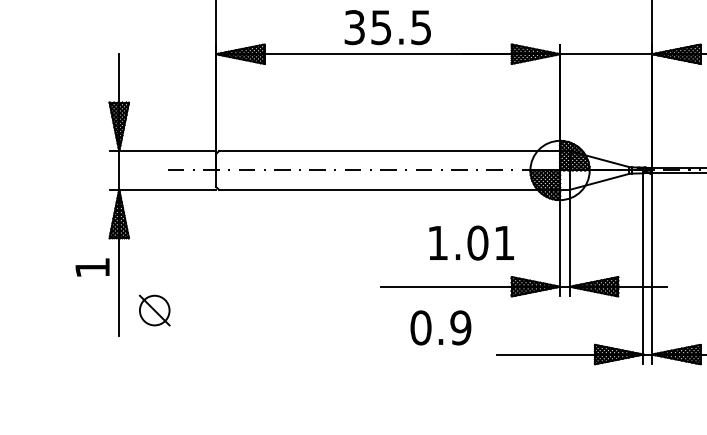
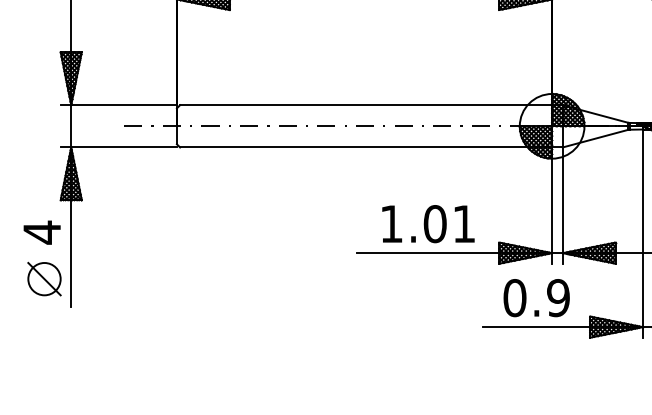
text: (471, 242) -> (428, 223), moved
text: (92, 267) -> (42, 232), 1 -> 4
part: (154, 310) -> (44, 279), moved
text: (440, 327) -> (536, 297), moved

